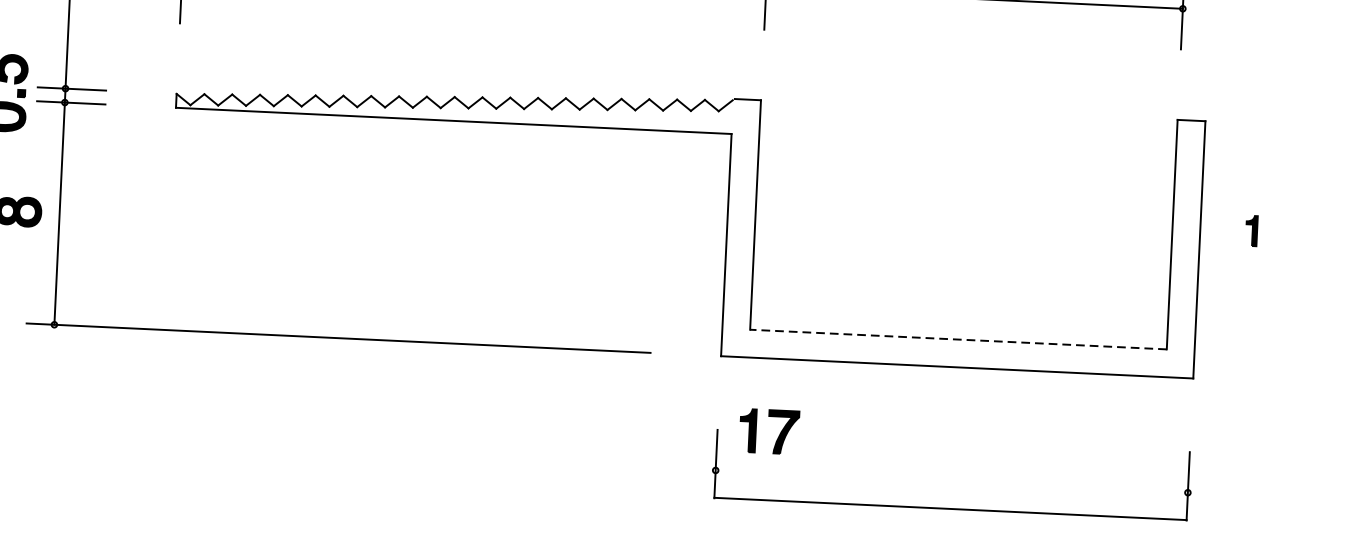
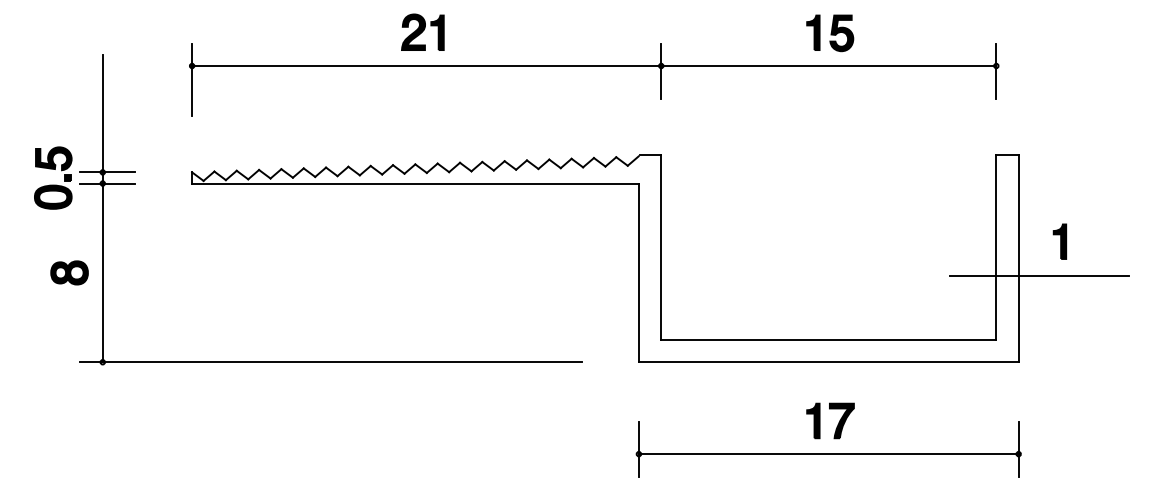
part: (1251, 230) -> (1059, 241), size x1.43
line: (1224, 273) -> (1039, 276), added
line: (958, 339) -> (828, 339), dashed -> solid
part: (777, 436) -> (837, 424), moved
line: (950, 509) -> (828, 454), moved

